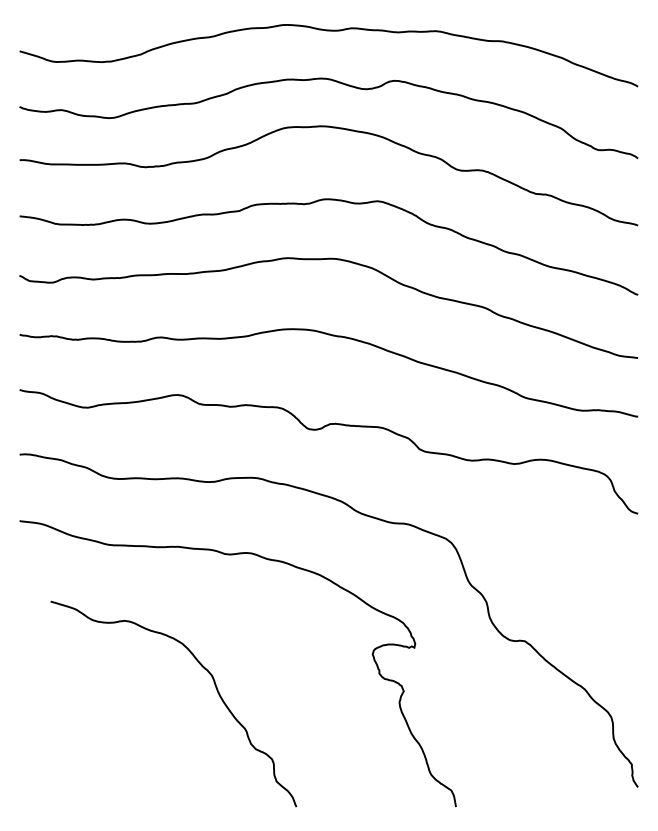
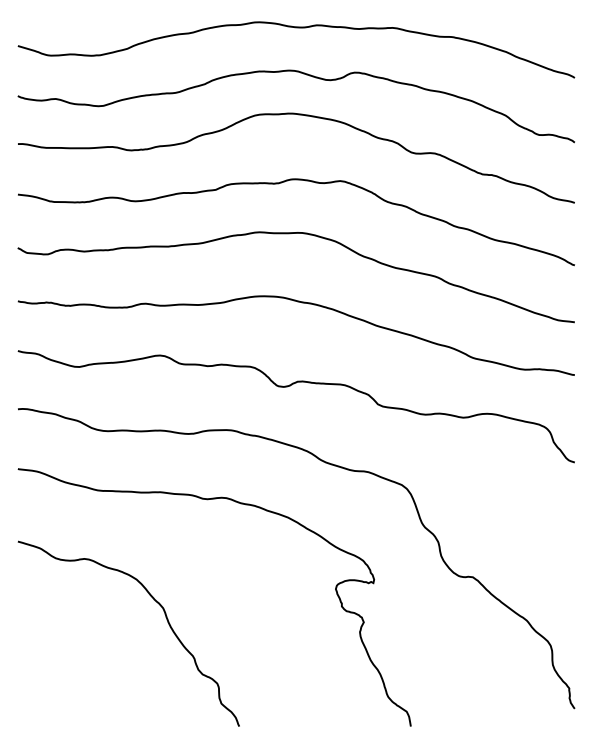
curve: (215, 688) -> (166, 619), moved

